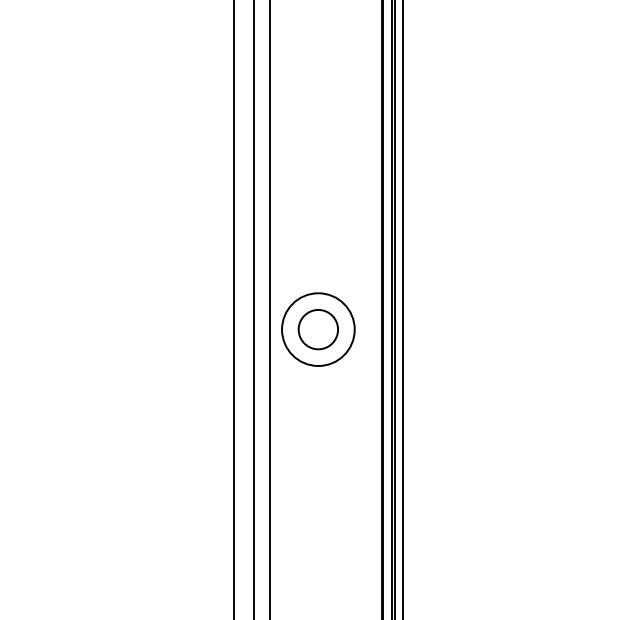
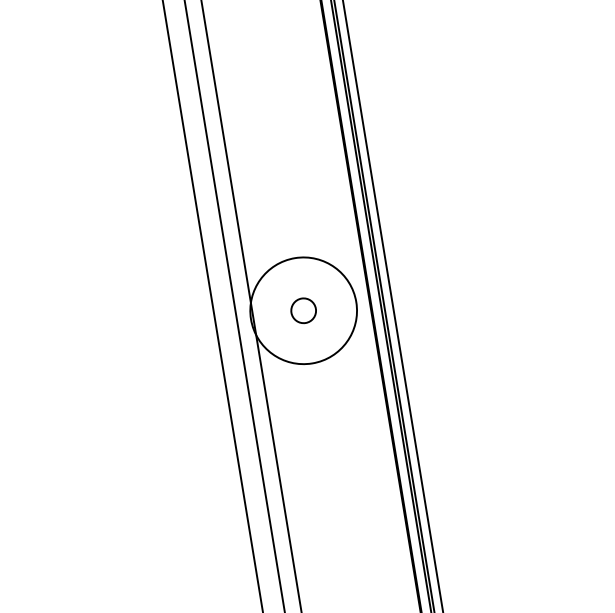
circle: (318, 329) -> (303, 310), size x0.6
circle: (318, 329) -> (303, 310), size x1.4

